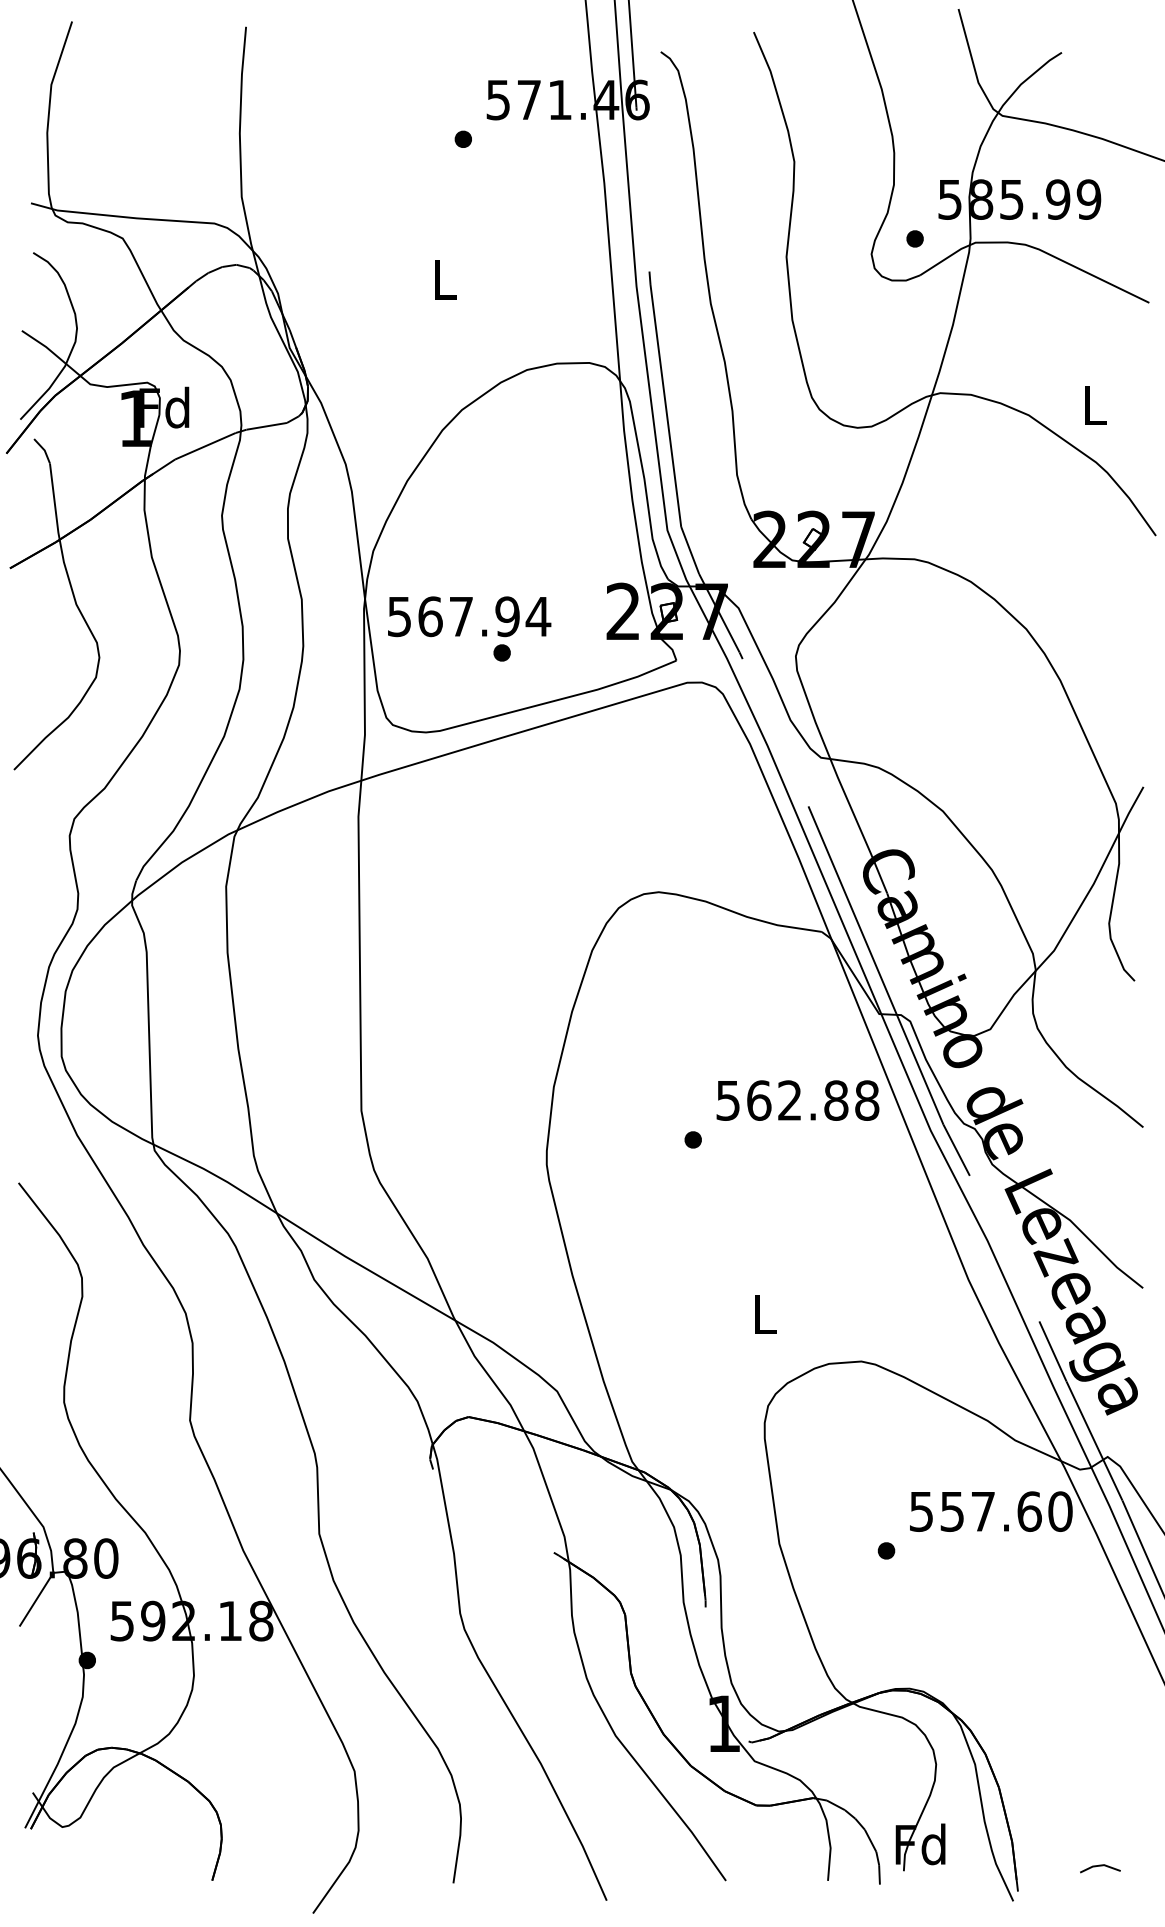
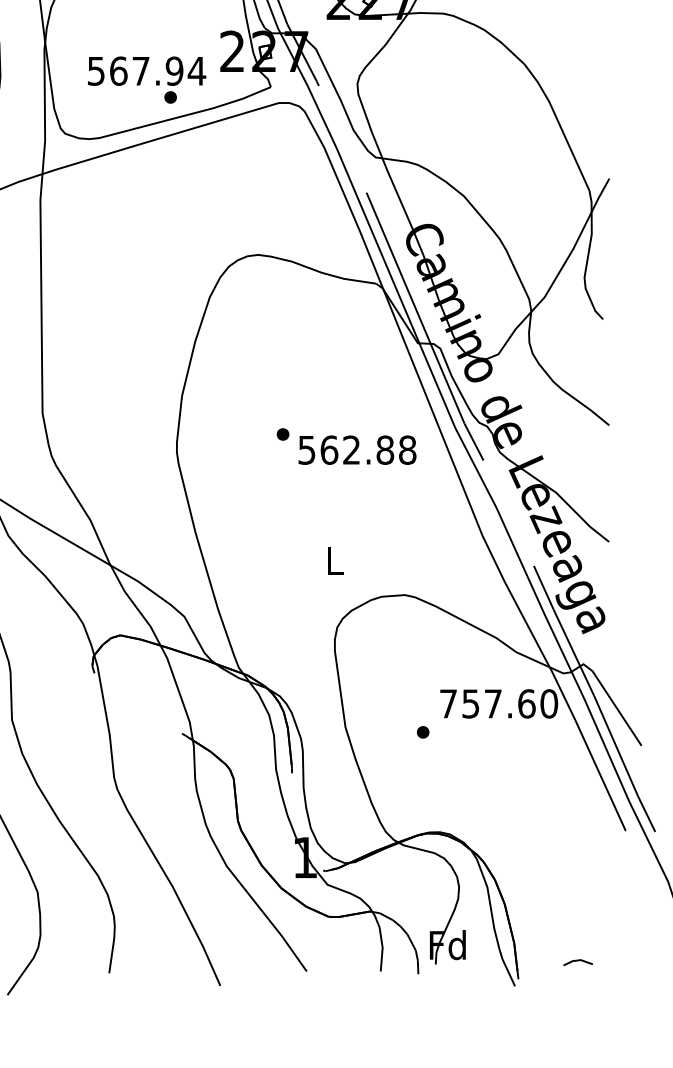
text: (469, 628) -> (146, 79), moved
text: (797, 1100) -> (357, 450), moved
text: (921, 1511) -> (448, 703), 557.60 -> 757.60

